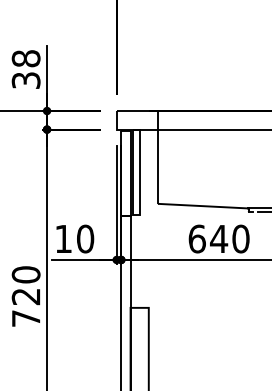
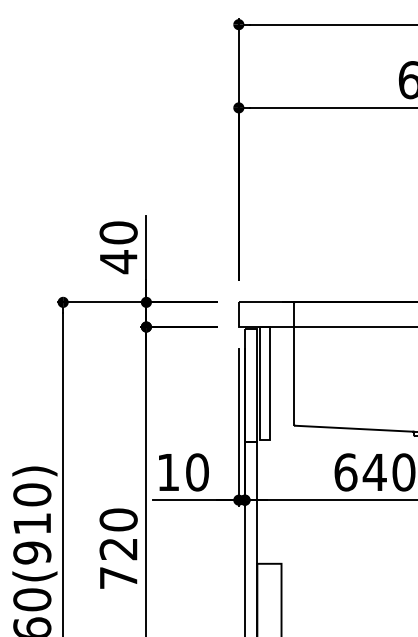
text: (26, 69) -> (118, 247), 38 -> 40

